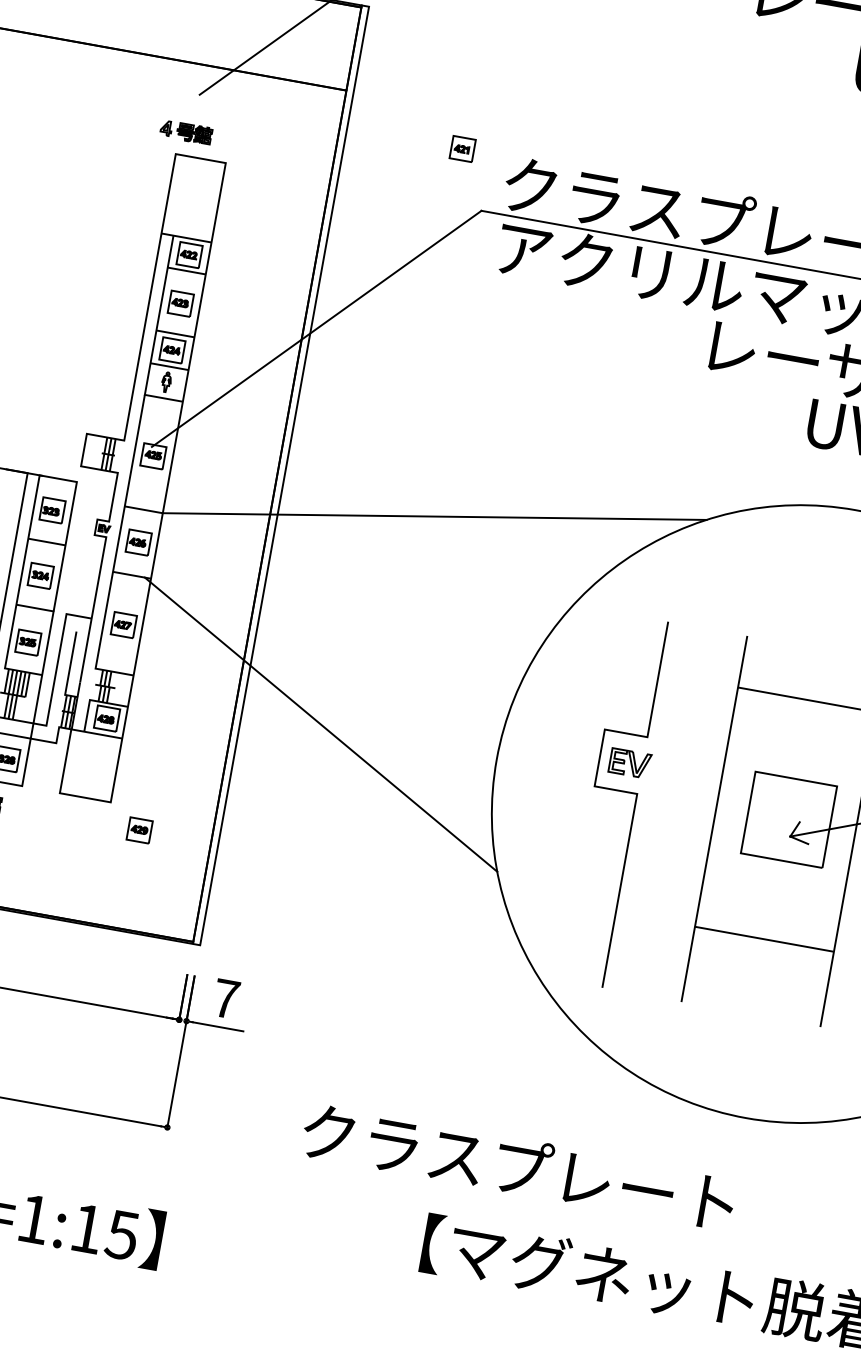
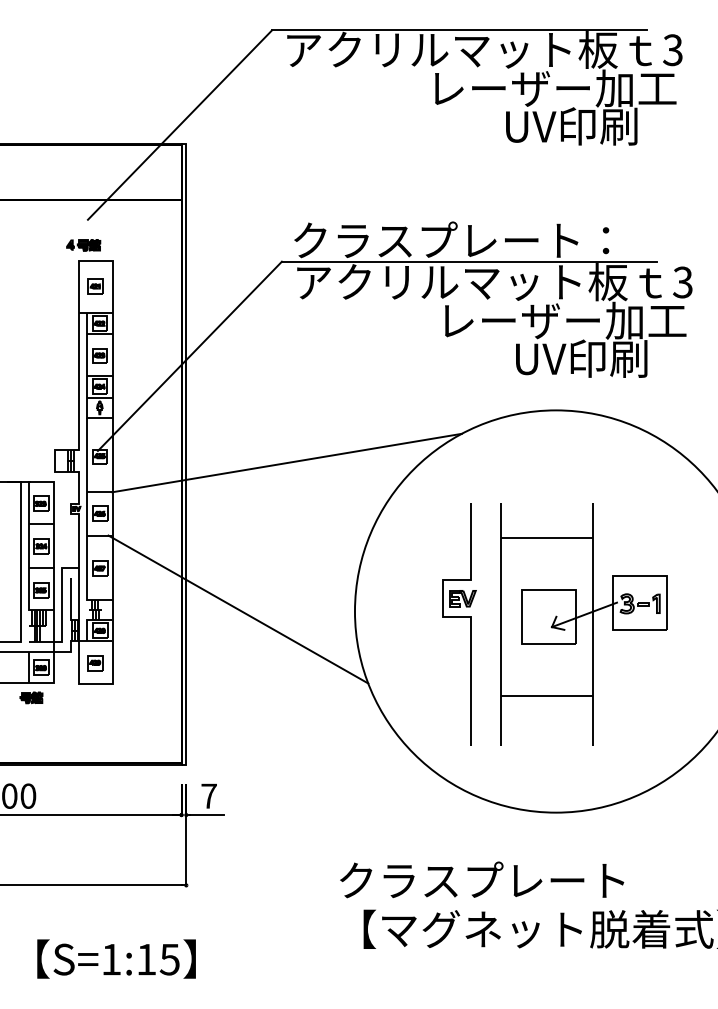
part: (462, 149) -> (95, 286), moved
part: (619, 790) -> (459, 617), moved
part: (139, 830) -> (95, 663), moved
text: (519, 1166) -> (482, 879), moved

